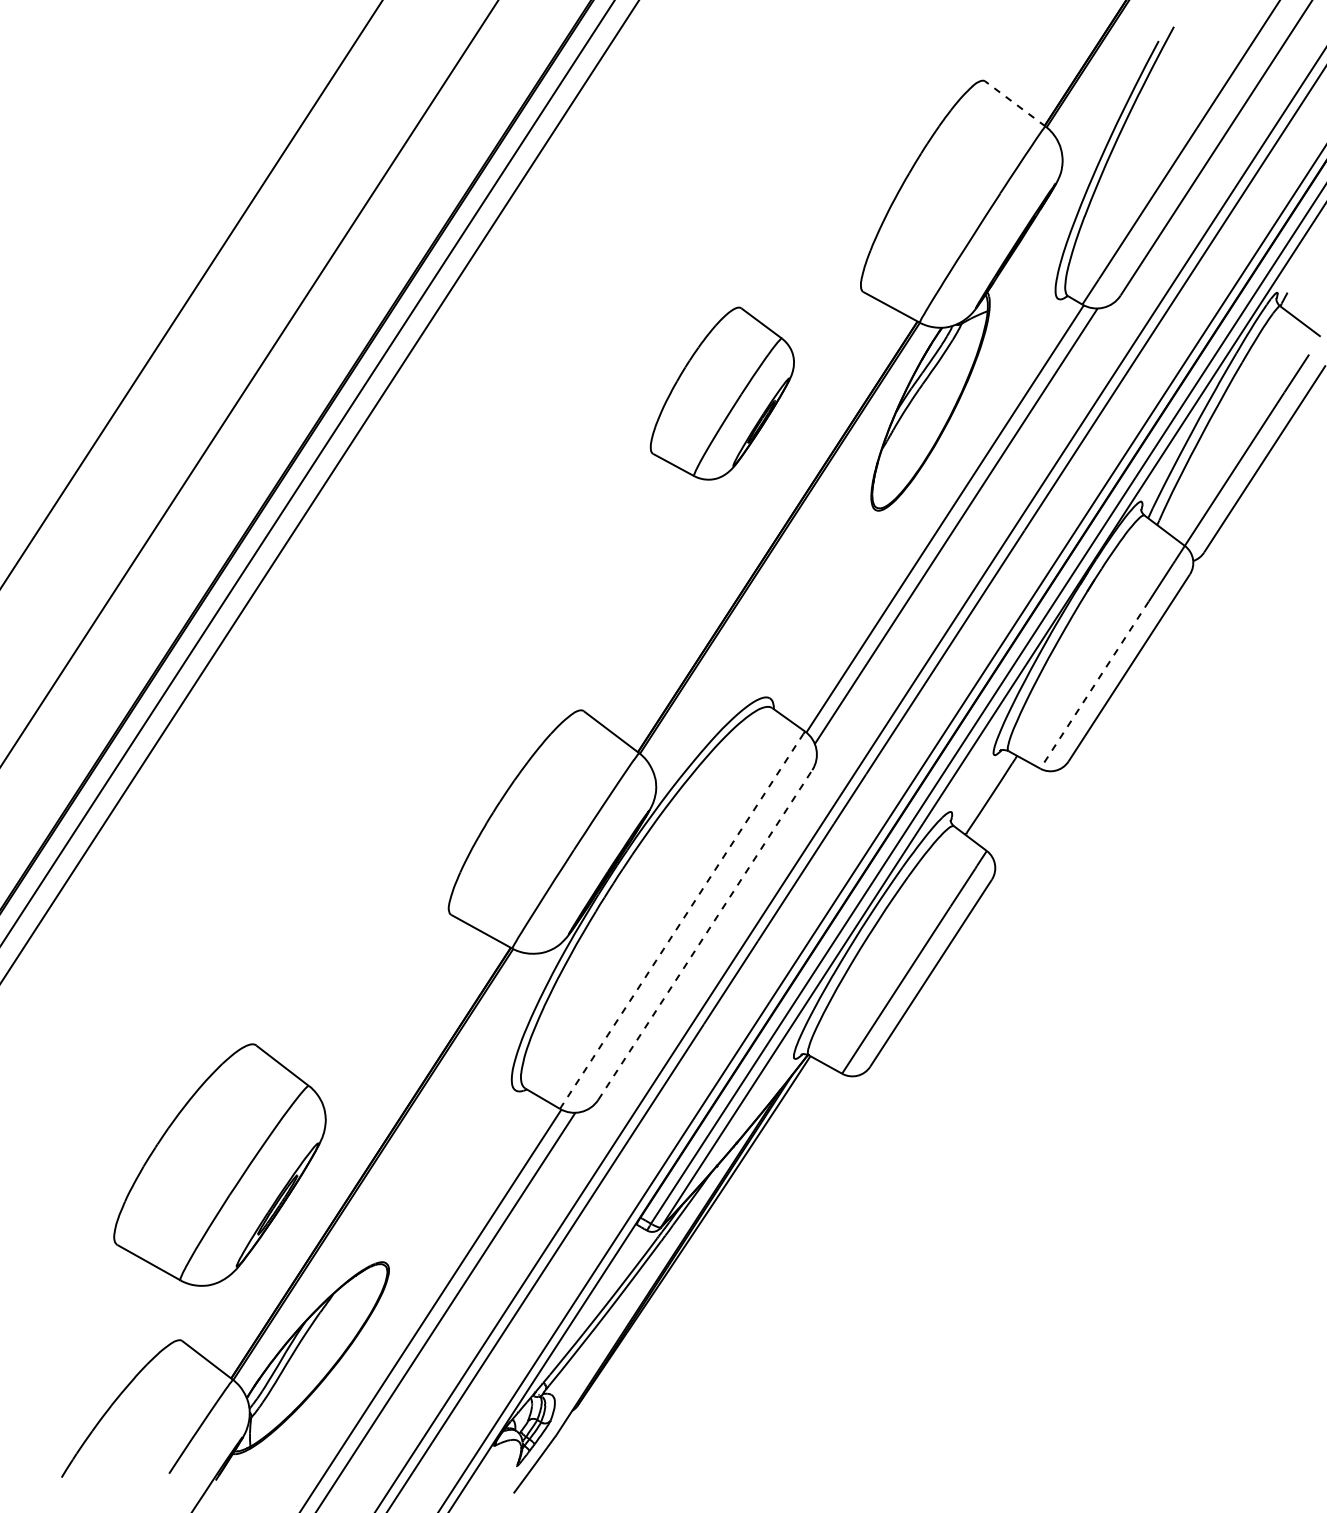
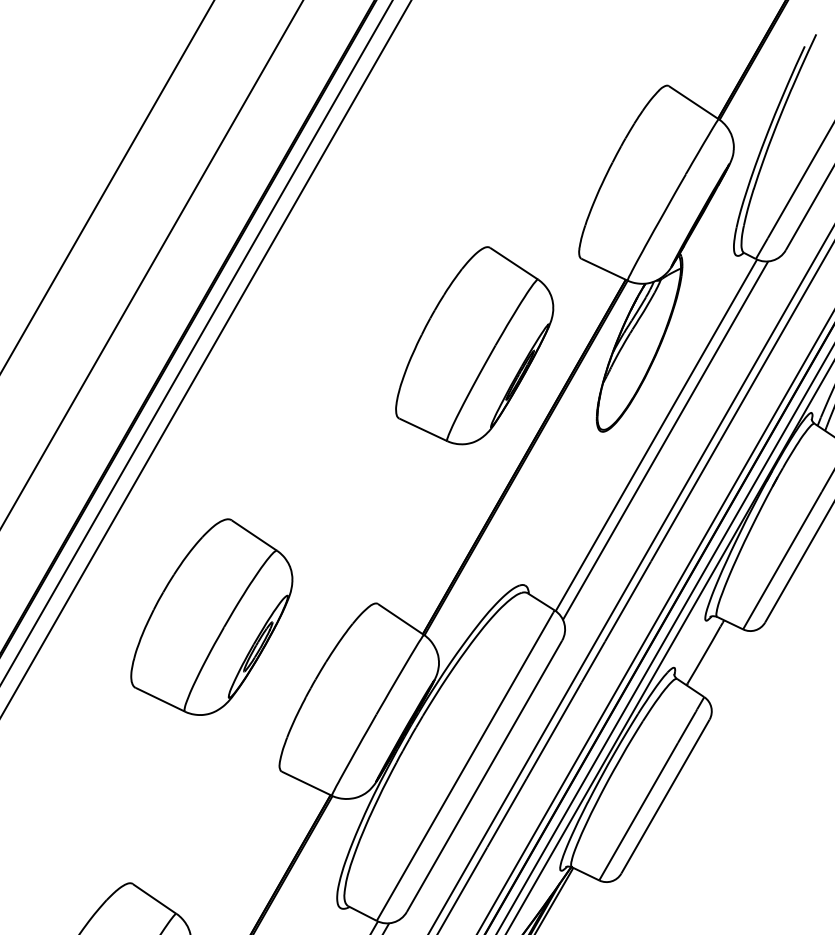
line: (1015, 103) -> (693, 102), dashed -> solid
part: (722, 393) -> (474, 345), size x1.43
line: (1094, 685) -> (782, 560), dashed -> solid
part: (373, 716) -> (211, 617), added
line: (681, 921) -> (464, 766), dashed -> solid
line: (705, 935) -> (484, 776), dashed -> solid

